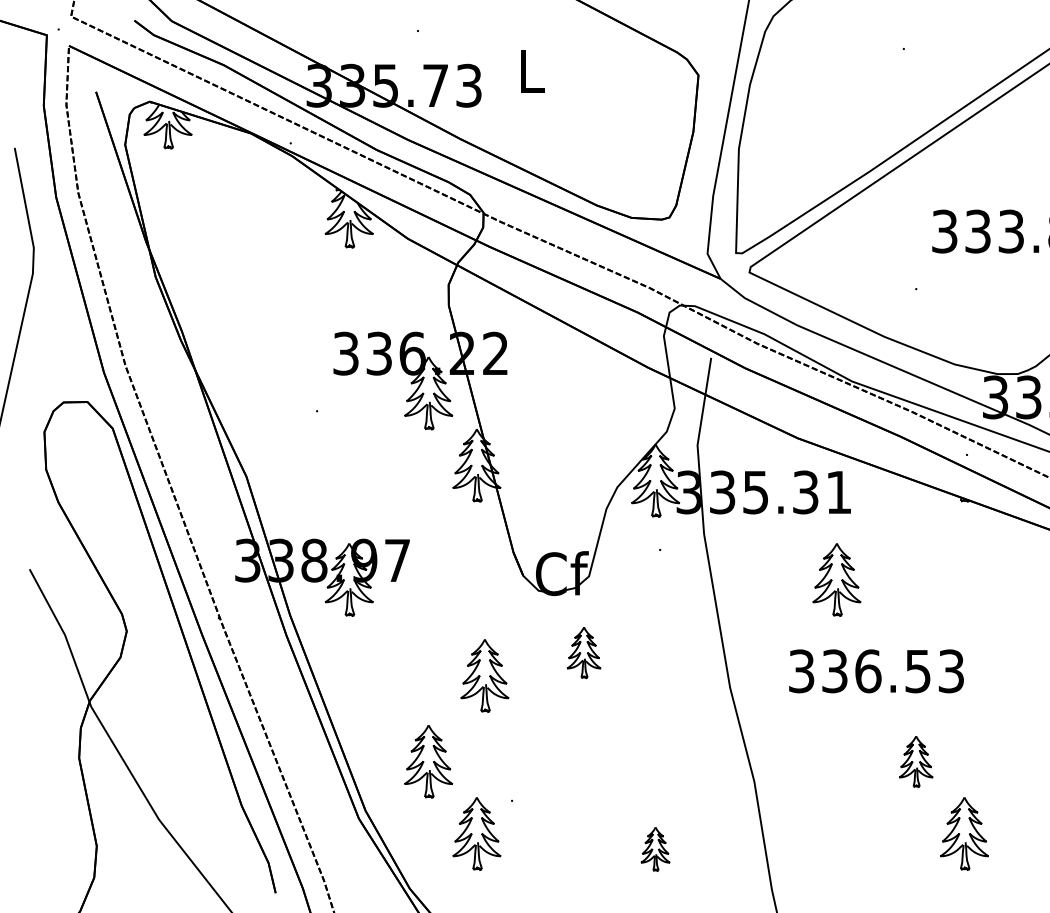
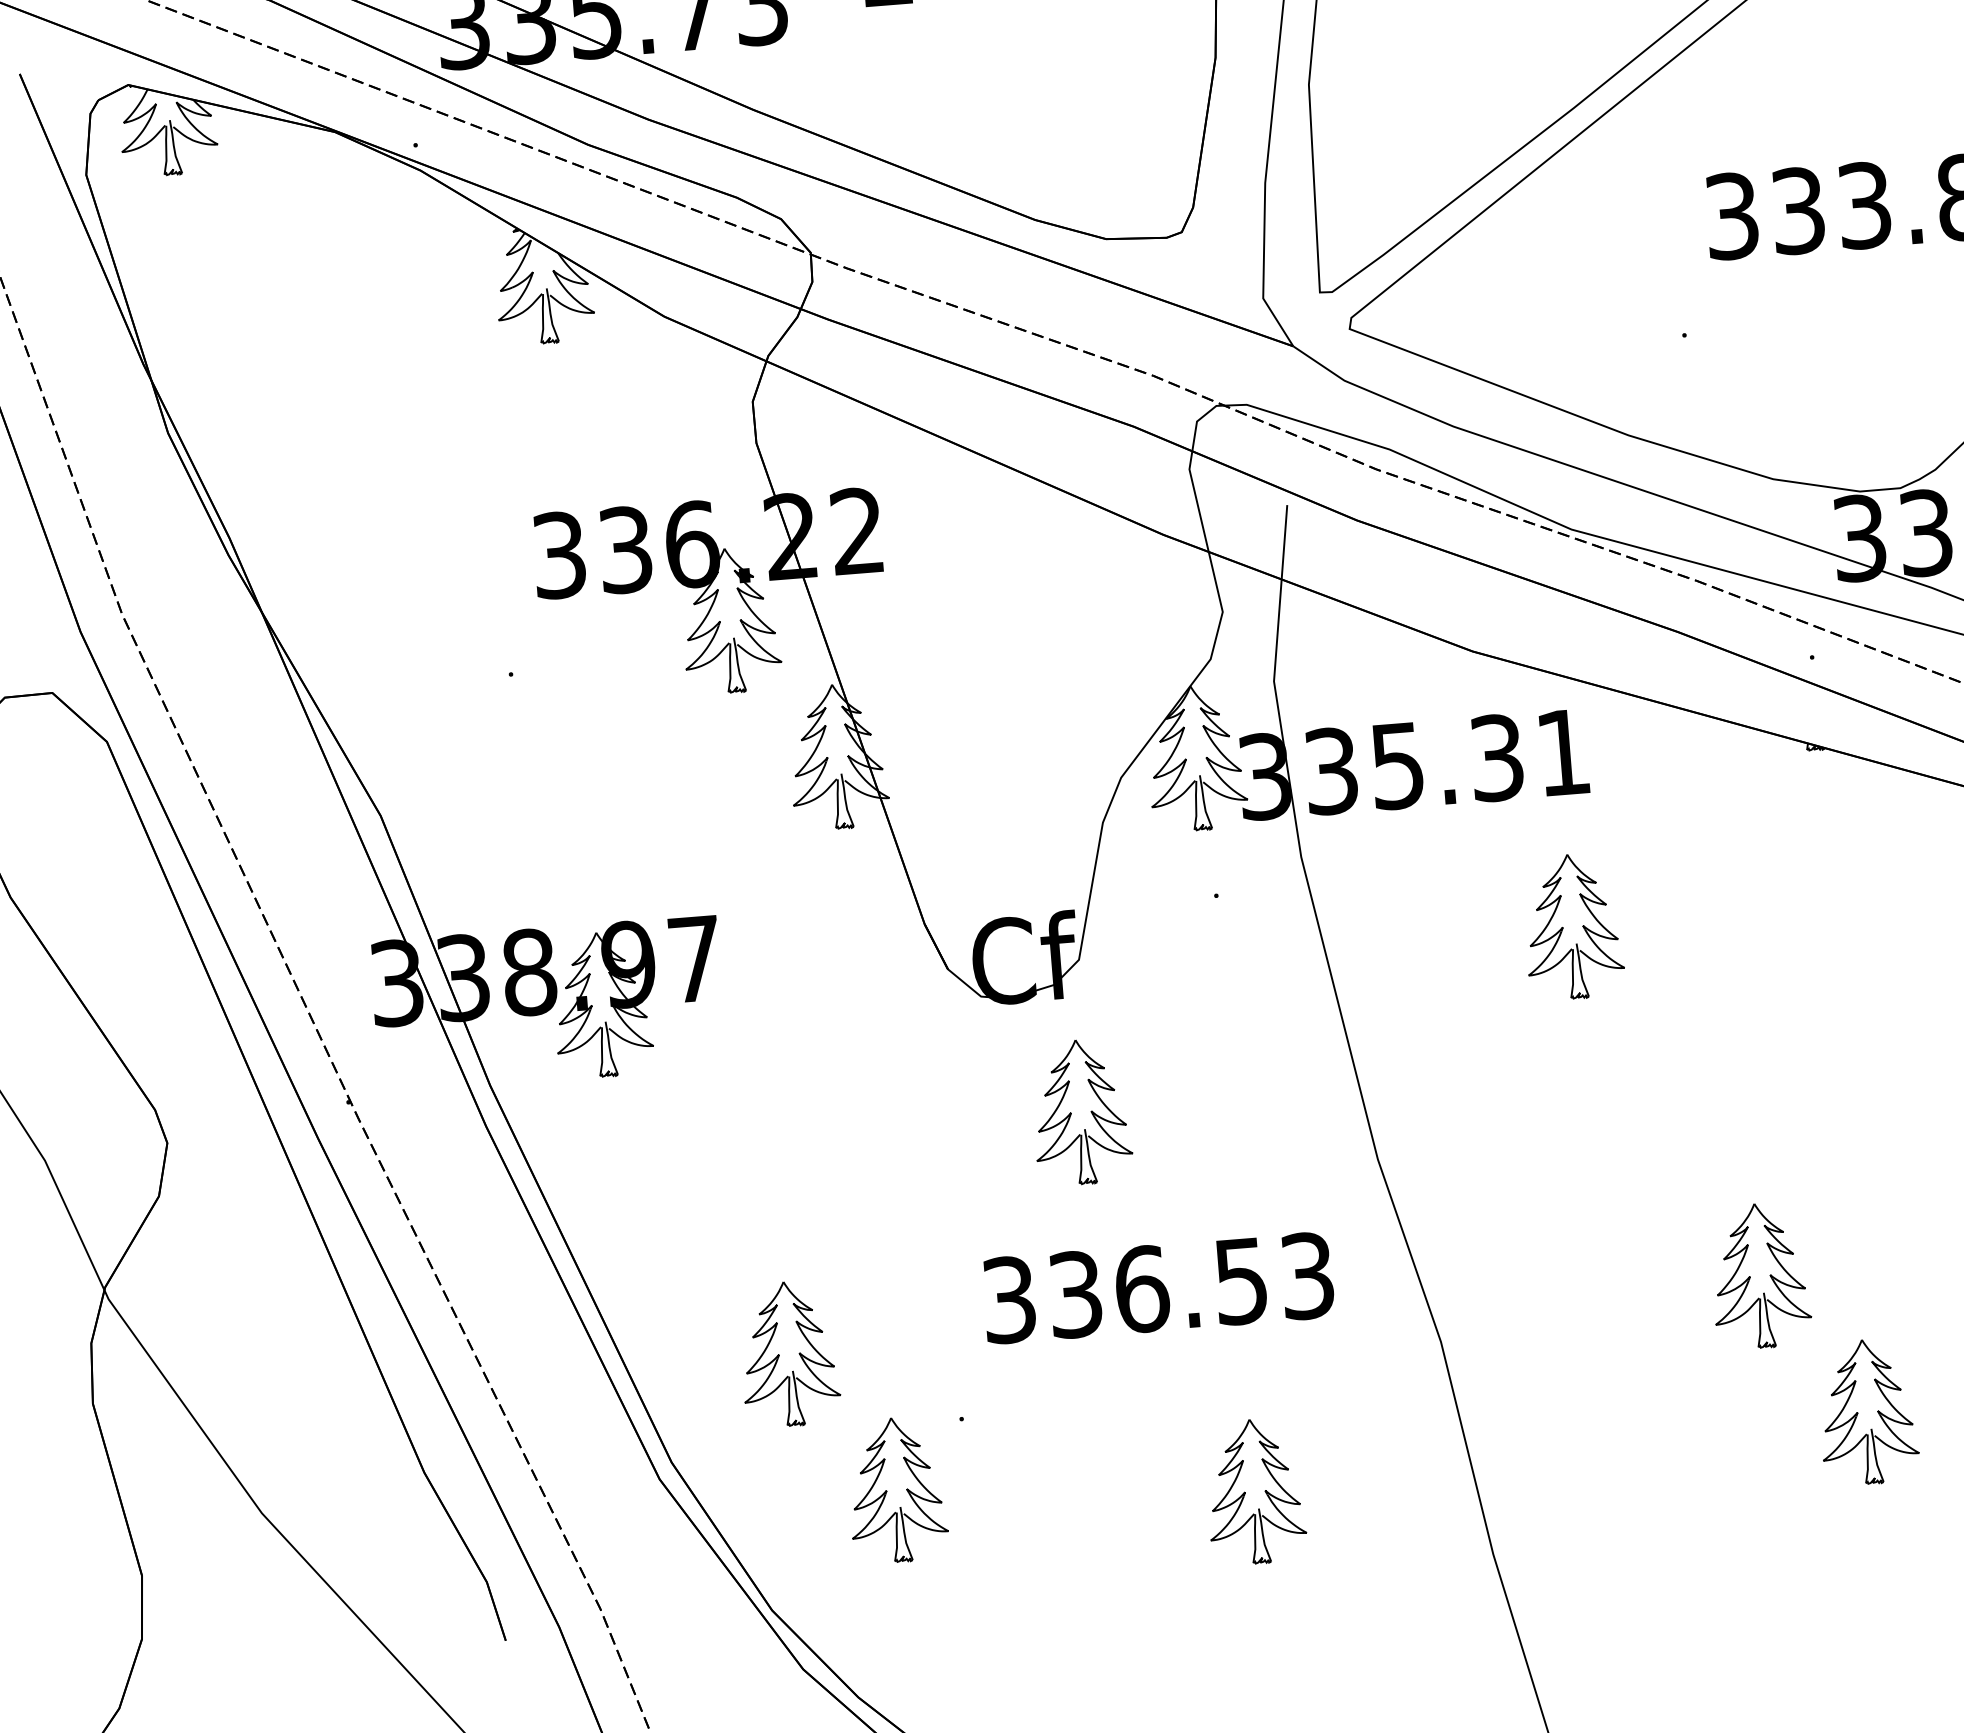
part: (583, 652) -> (1080, 1112), size x1.43
text: (876, 671) -> (1158, 1288), moved
part: (484, 675) -> (886, 1173), removed
part: (915, 761) -> (1758, 1276), size x1.43
part: (655, 849) -> (1255, 1492), size x1.67

